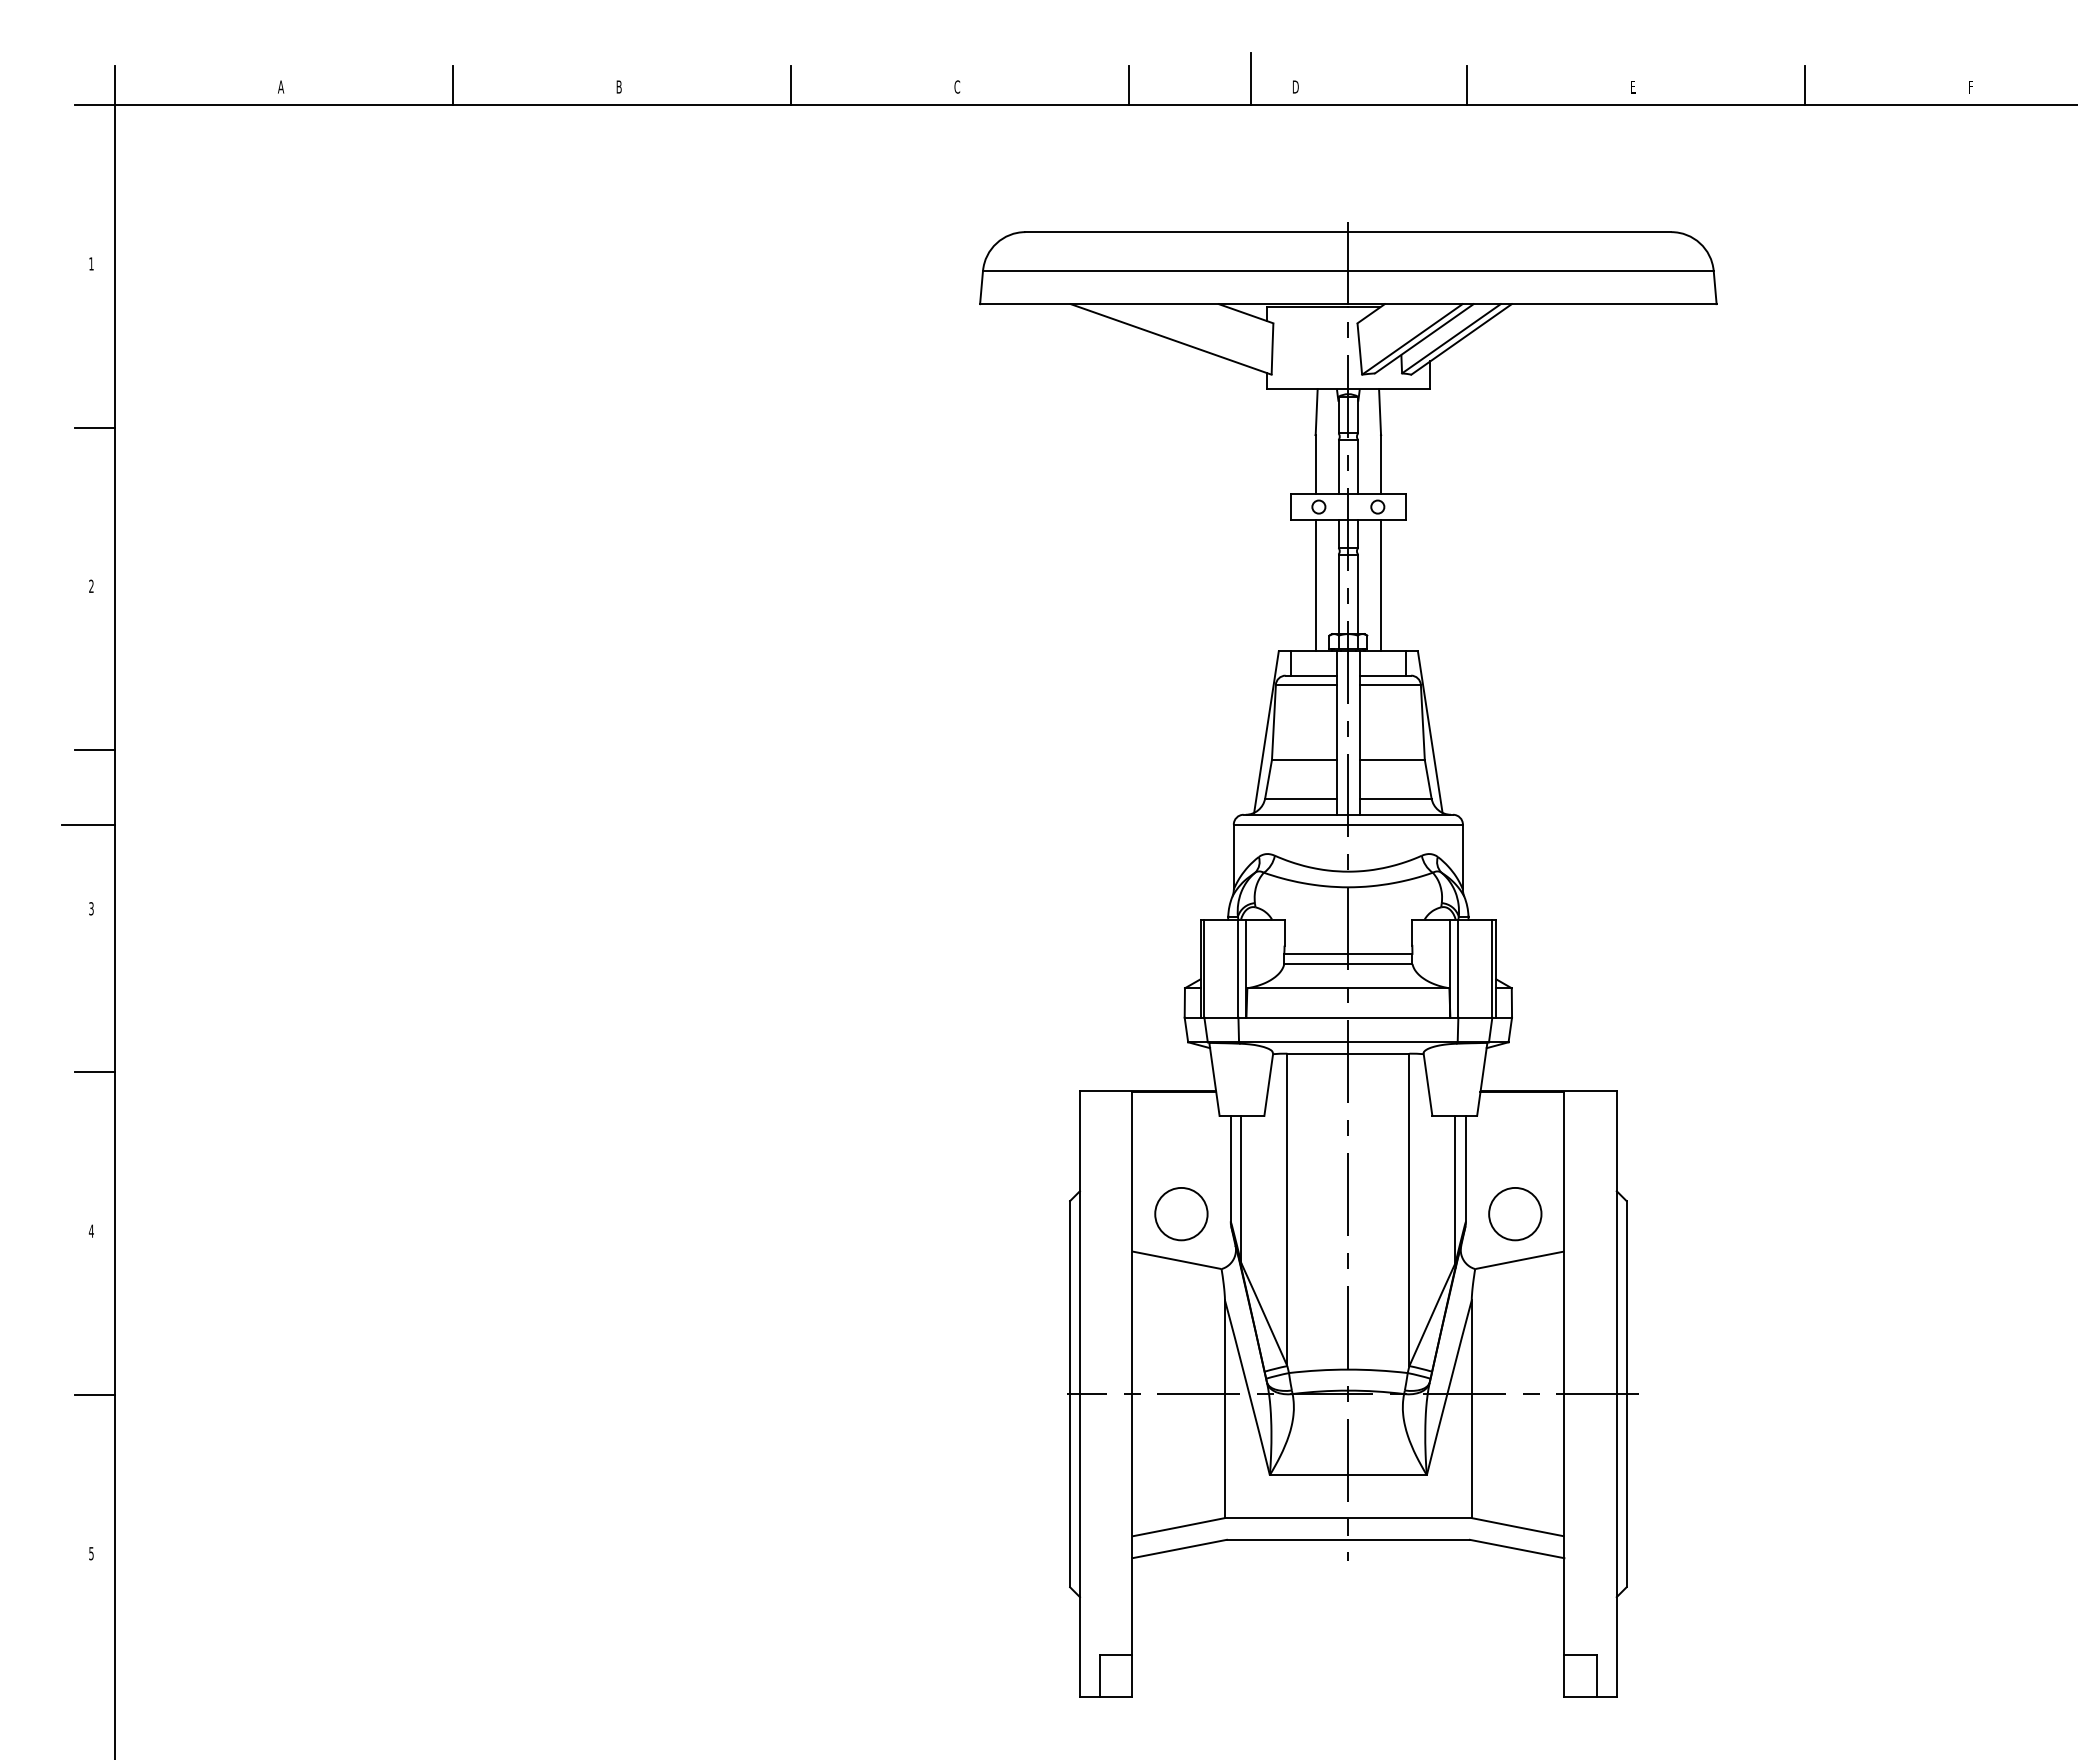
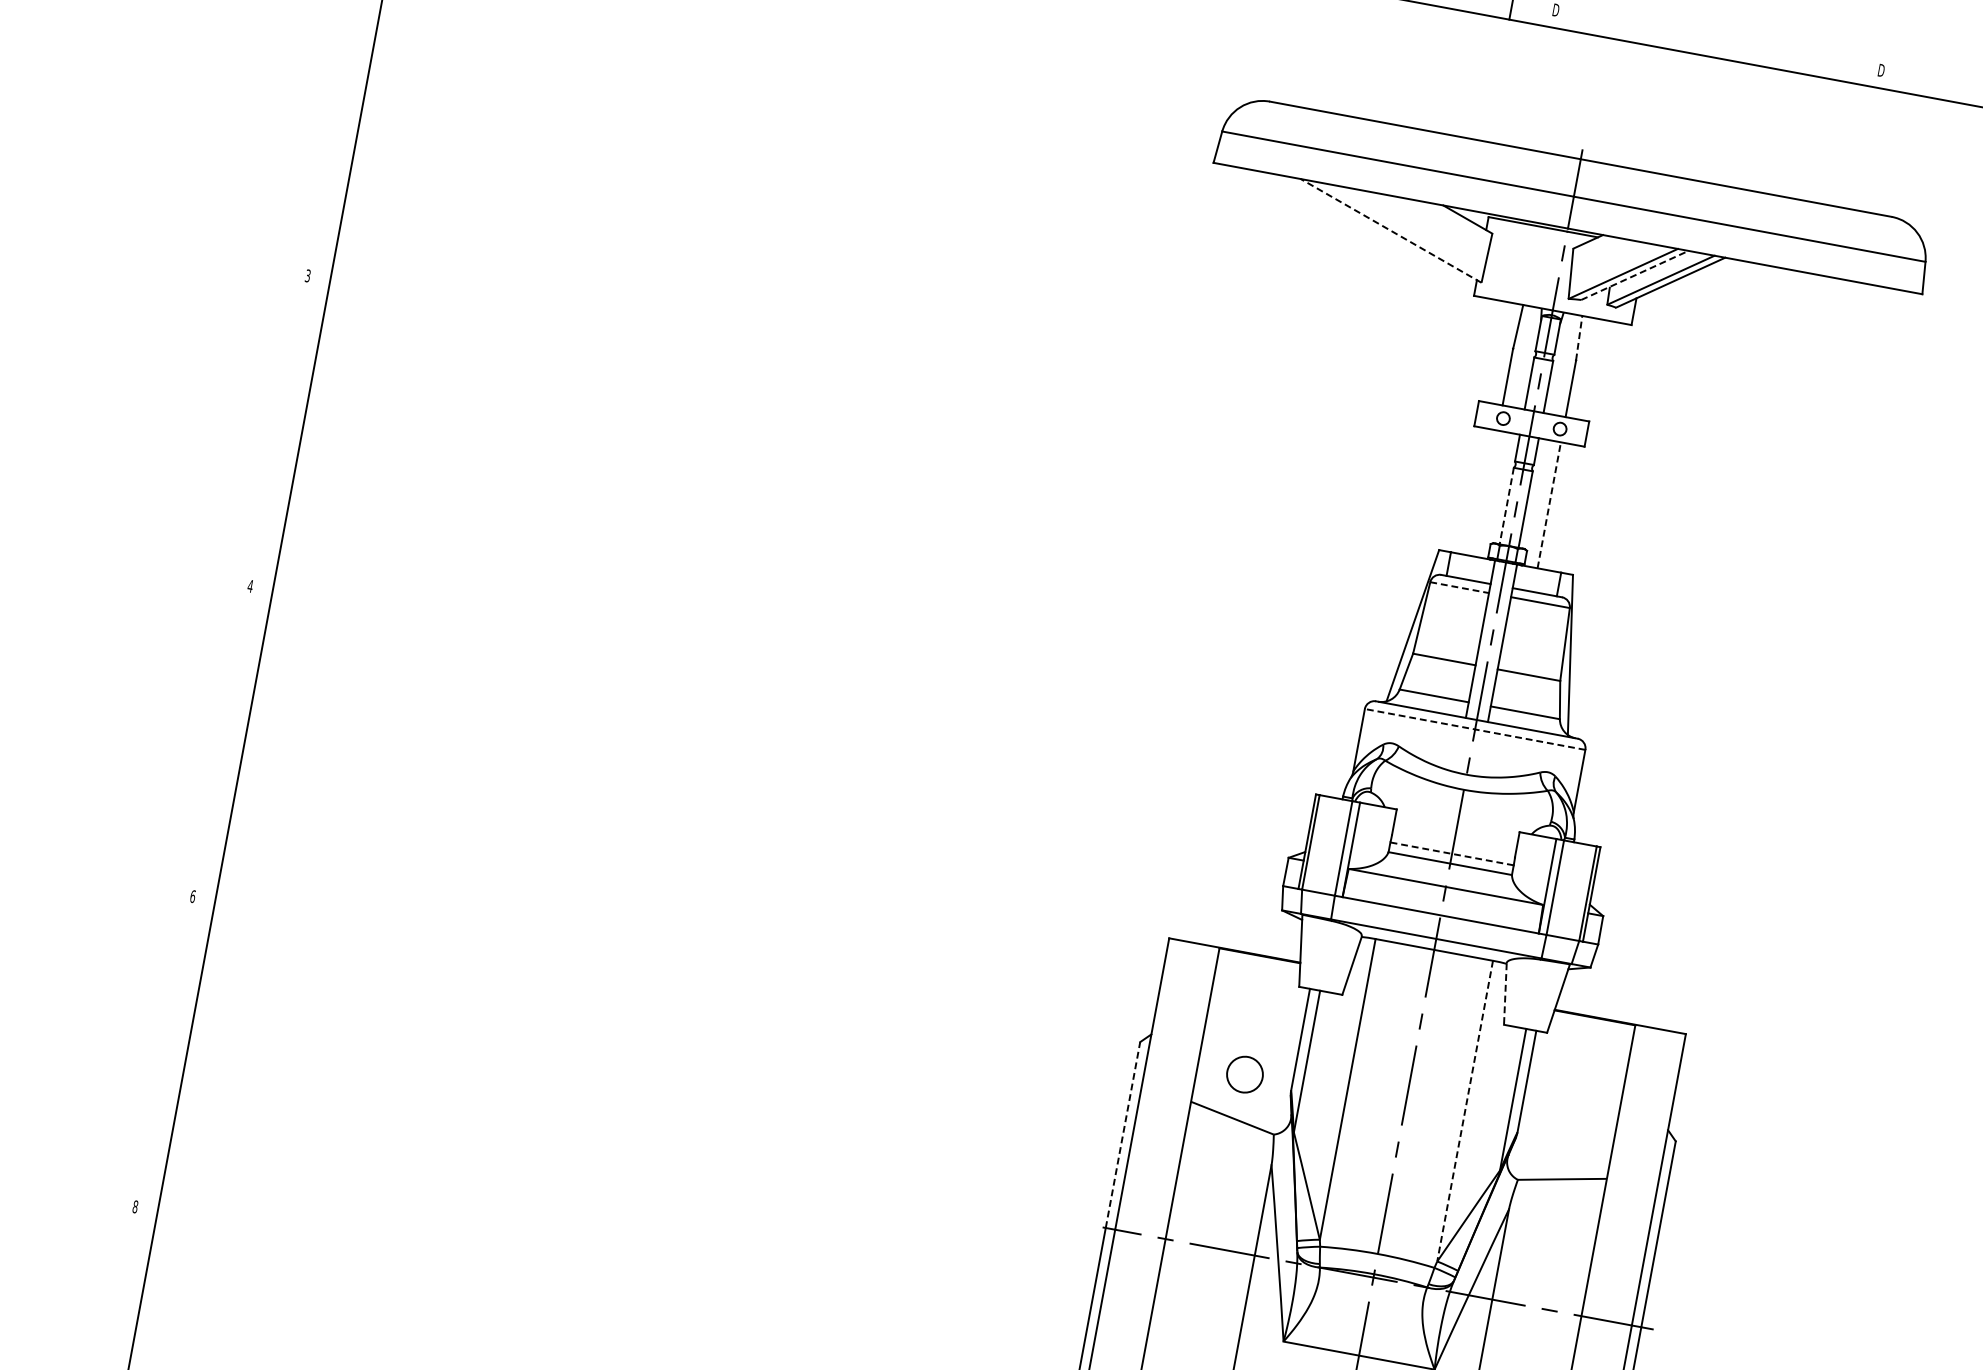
line: (1466, 85) -> (1720, 39), removed
text: (1633, 86) -> (1881, 69), E -> D
line: (1424, 338) -> (1635, 275), solid -> dashed
line: (1170, 339) -> (1390, 230), solid -> dashed
line: (1380, 412) -> (1579, 338), solid -> dashed
line: (94, 427) -> (339, 123), removed
line: (1315, 585) -> (1486, 493), removed
line: (1381, 585) -> (1549, 505), solid -> dashed
text: (91, 586) -> (307, 276), 2 -> 3
line: (1338, 594) -> (1506, 506), solid -> dashed
line: (1306, 685) -> (1459, 588), solid -> dashed
line: (94, 750) -> (281, 434), removed
line: (1348, 824) -> (1475, 729), solid -> dashed
line: (88, 825) -> (262, 505), removed
text: (90, 908) -> (249, 585), 3 -> 4
line: (1347, 953) -> (1451, 853), solid -> dashed
line: (94, 1072) -> (224, 744), removed
line: (1428, 1085) -> (1505, 994), solid -> dashed
line: (1409, 1210) -> (1465, 1111), solid -> dashed
circle: (1181, 1214) -> (1244, 1074), size x0.7
circle: (1515, 1214) -> (1566, 1134), removed
text: (90, 1230) -> (192, 895), 4 -> 6
line: (1070, 1297) -> (1123, 1135), solid -> dashed
line: (94, 1394) -> (166, 1054), removed
text: (91, 1553) -> (135, 1206), 5 -> 8

